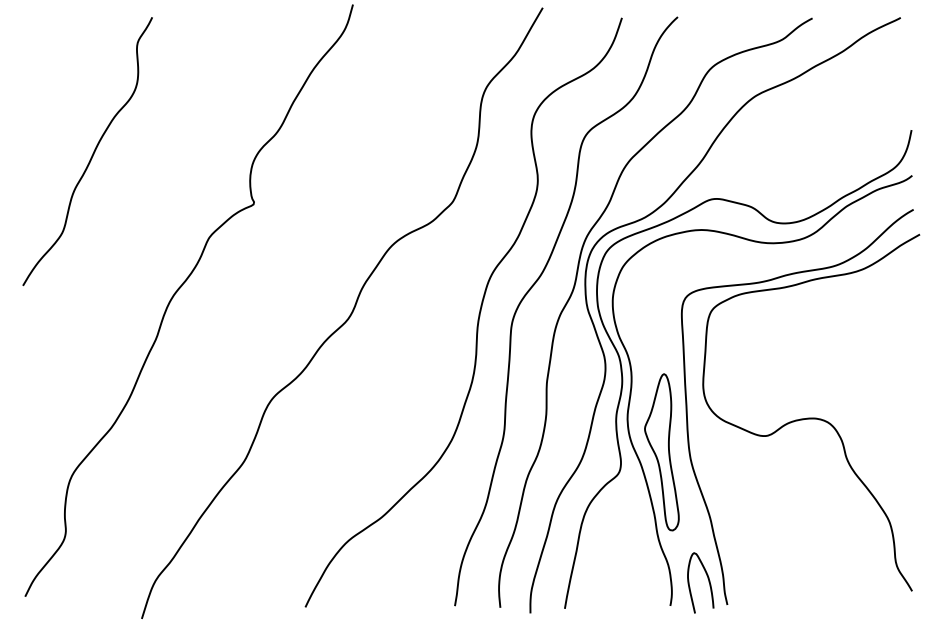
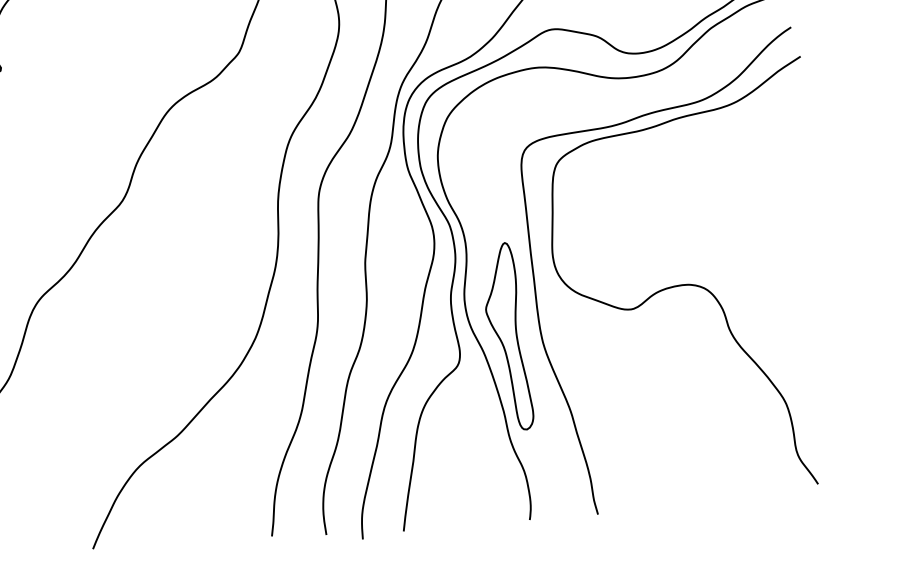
curve: (708, 582) -> (573, 489), removed

